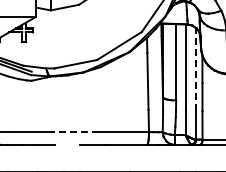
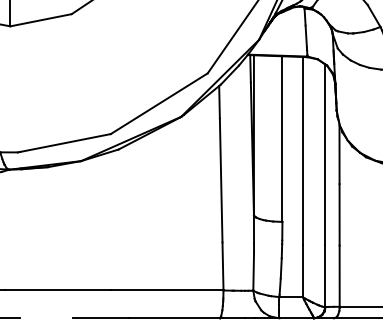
line: (195, 69) -> (324, 154), dashed -> solid
line: (73, 132) -> (59, 291), dashed -> solid

